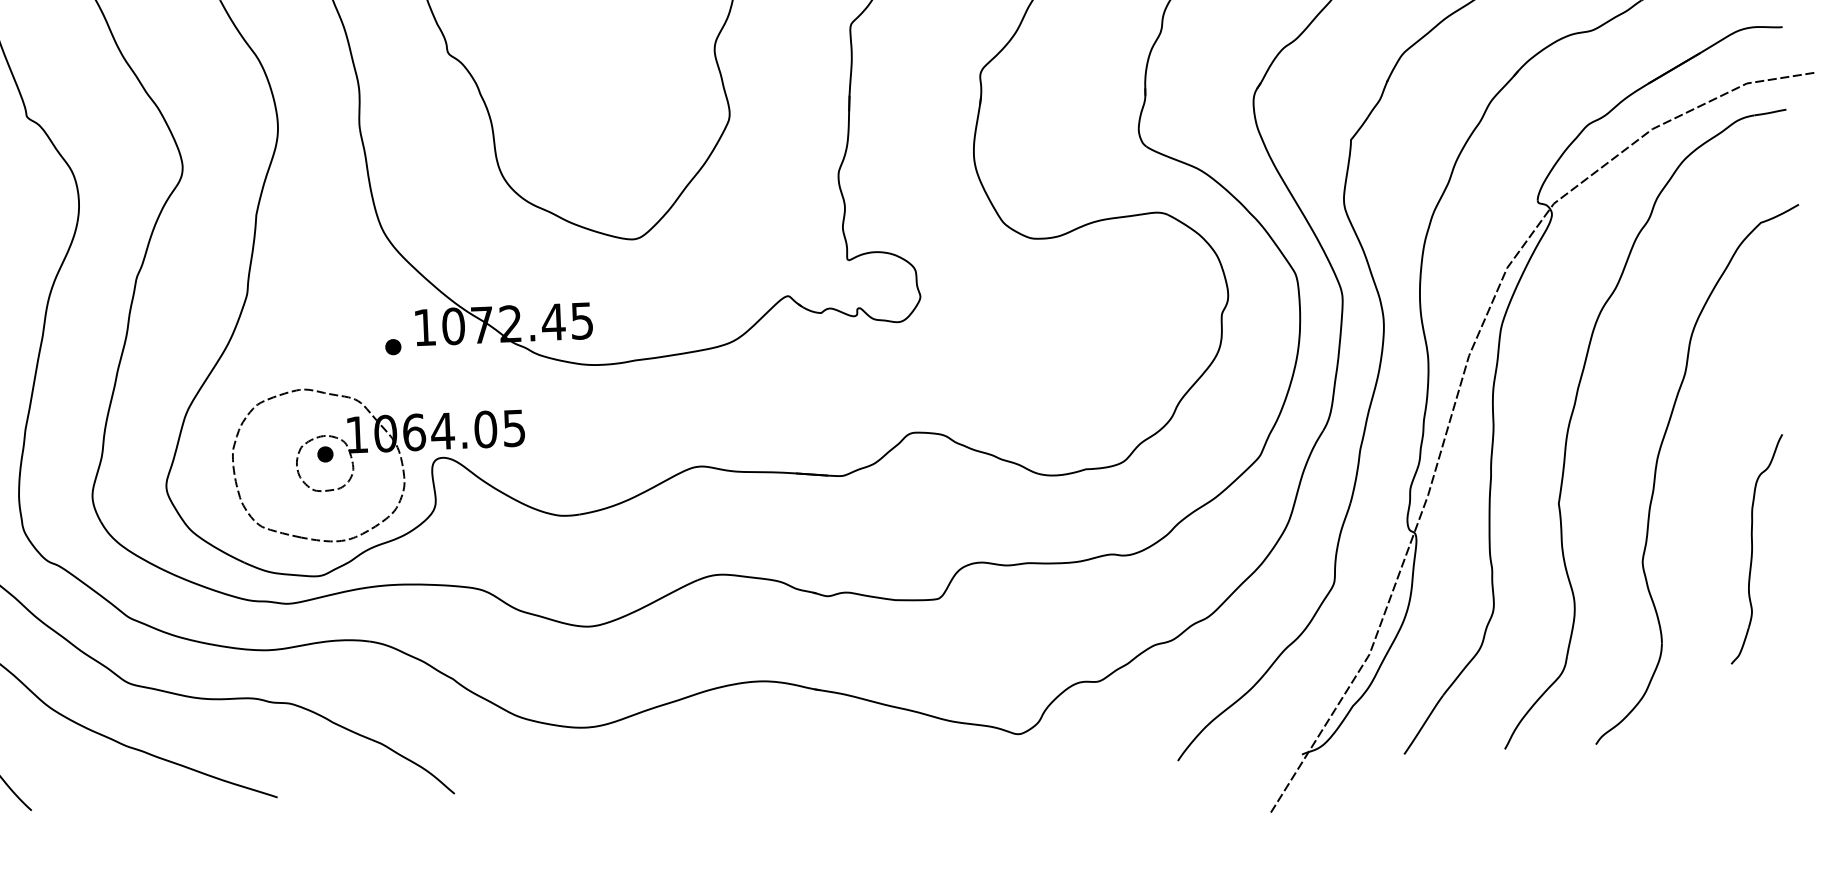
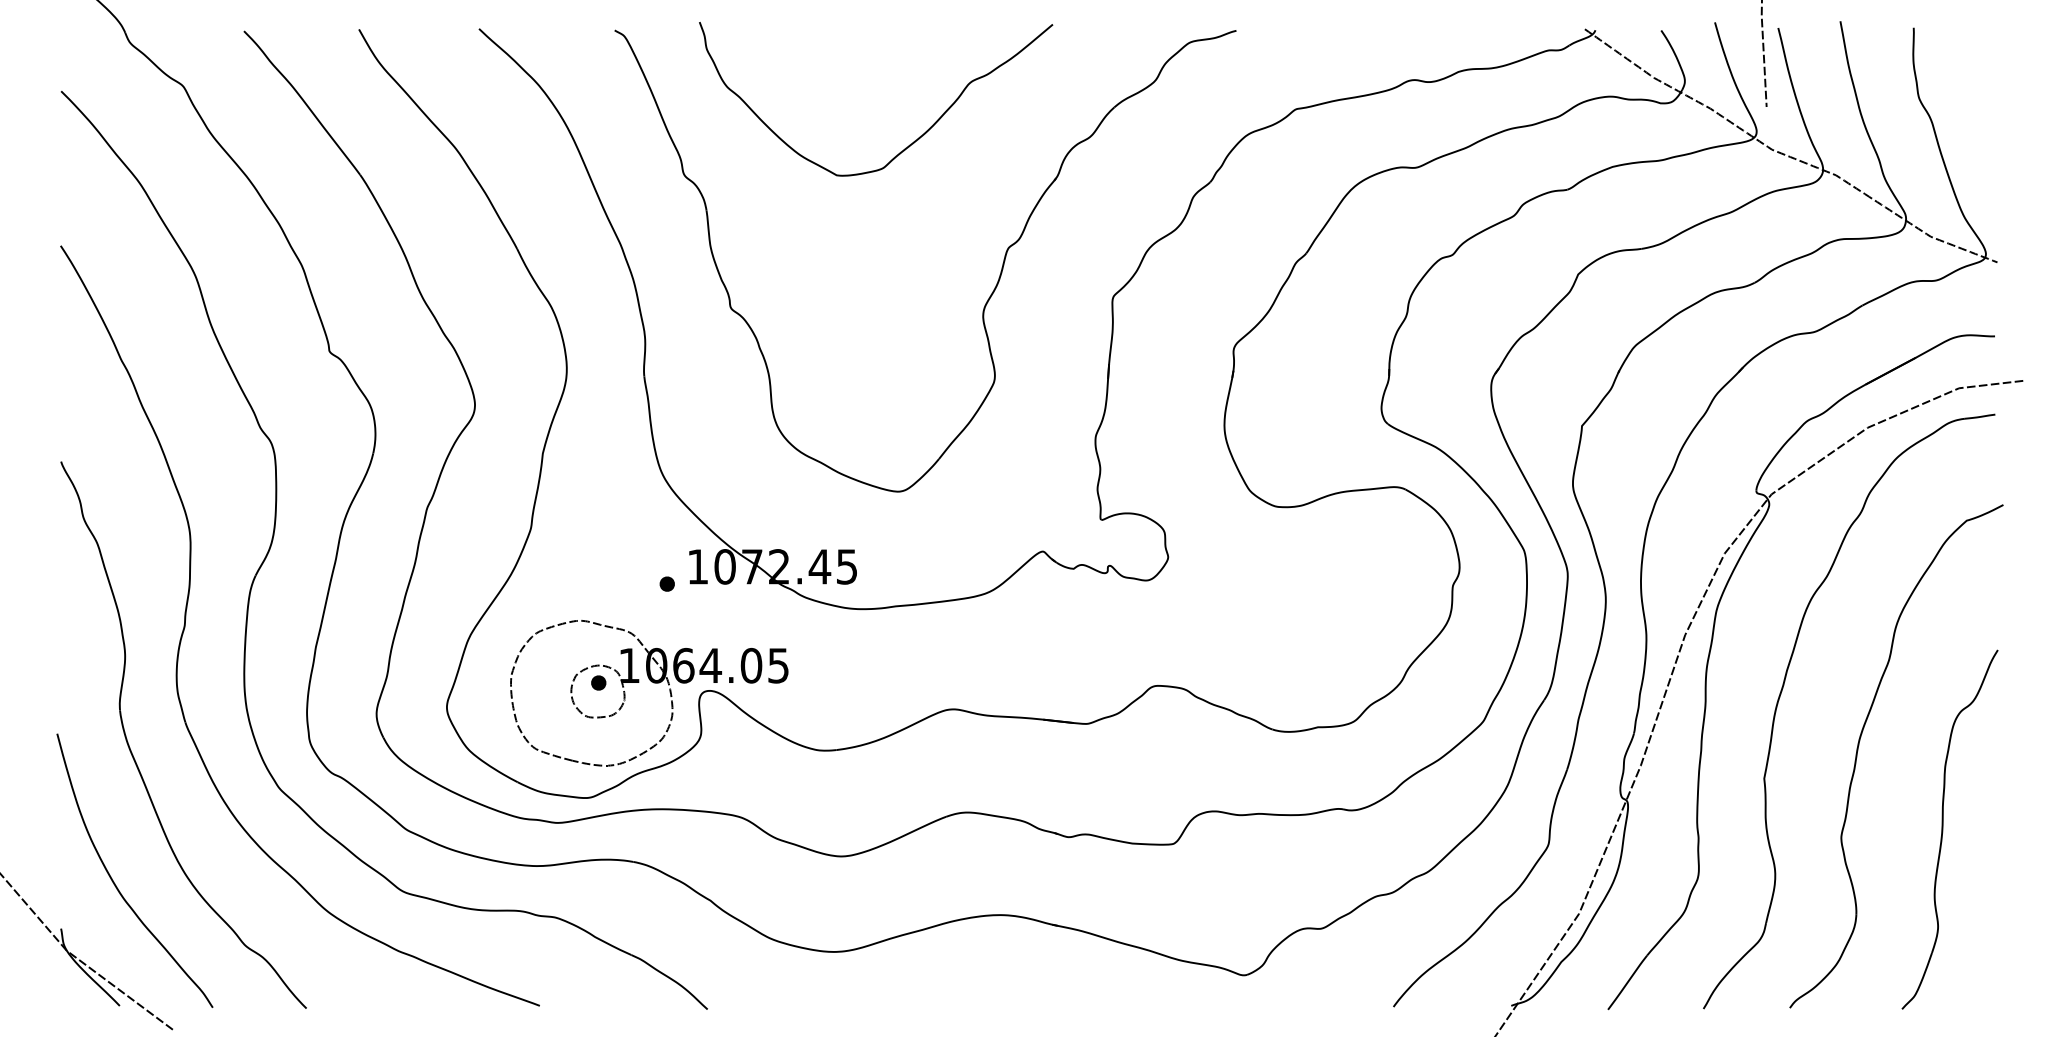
part: (1756, 549) -> (1949, 829), size x1.67

